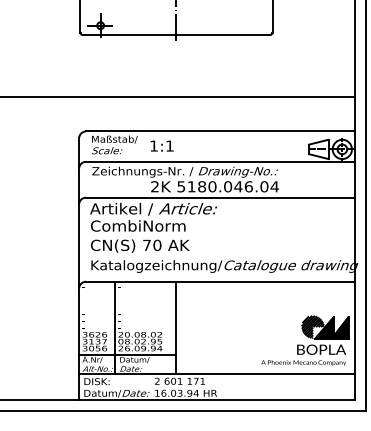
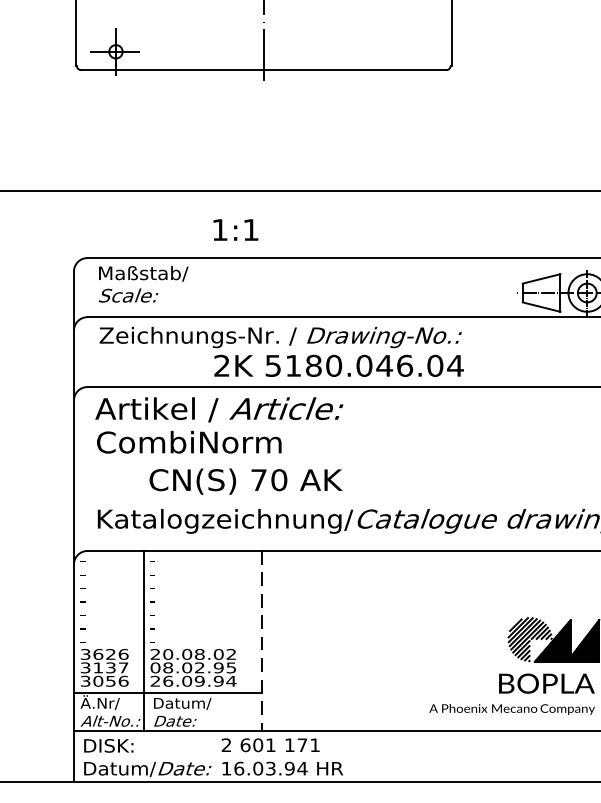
text: (161, 145) -> (234, 228), moved
text: (140, 245) -> (246, 480), moved
line: (175, 328) -> (261, 642), solid -> dashed

